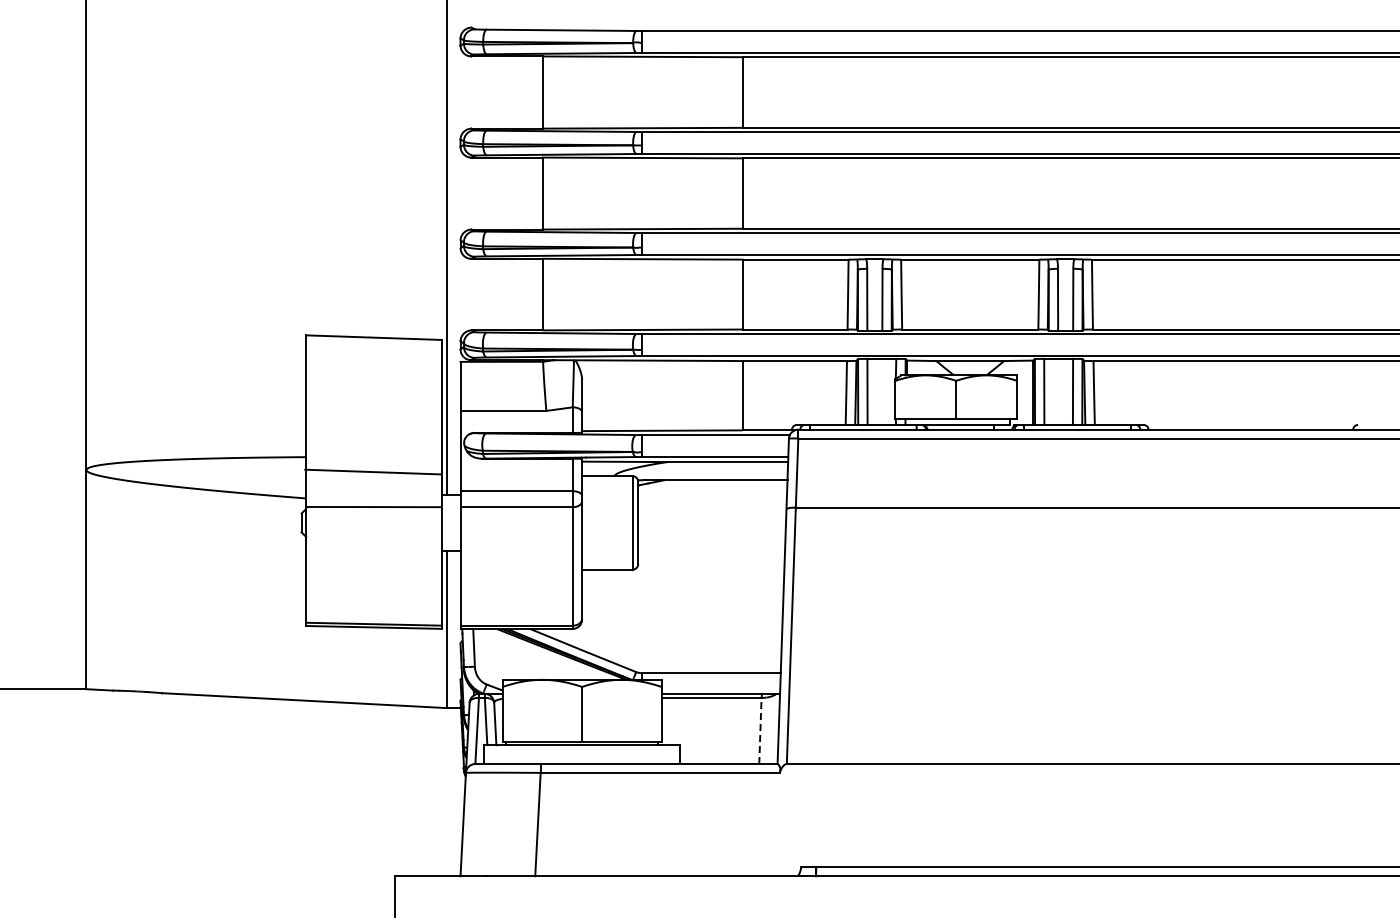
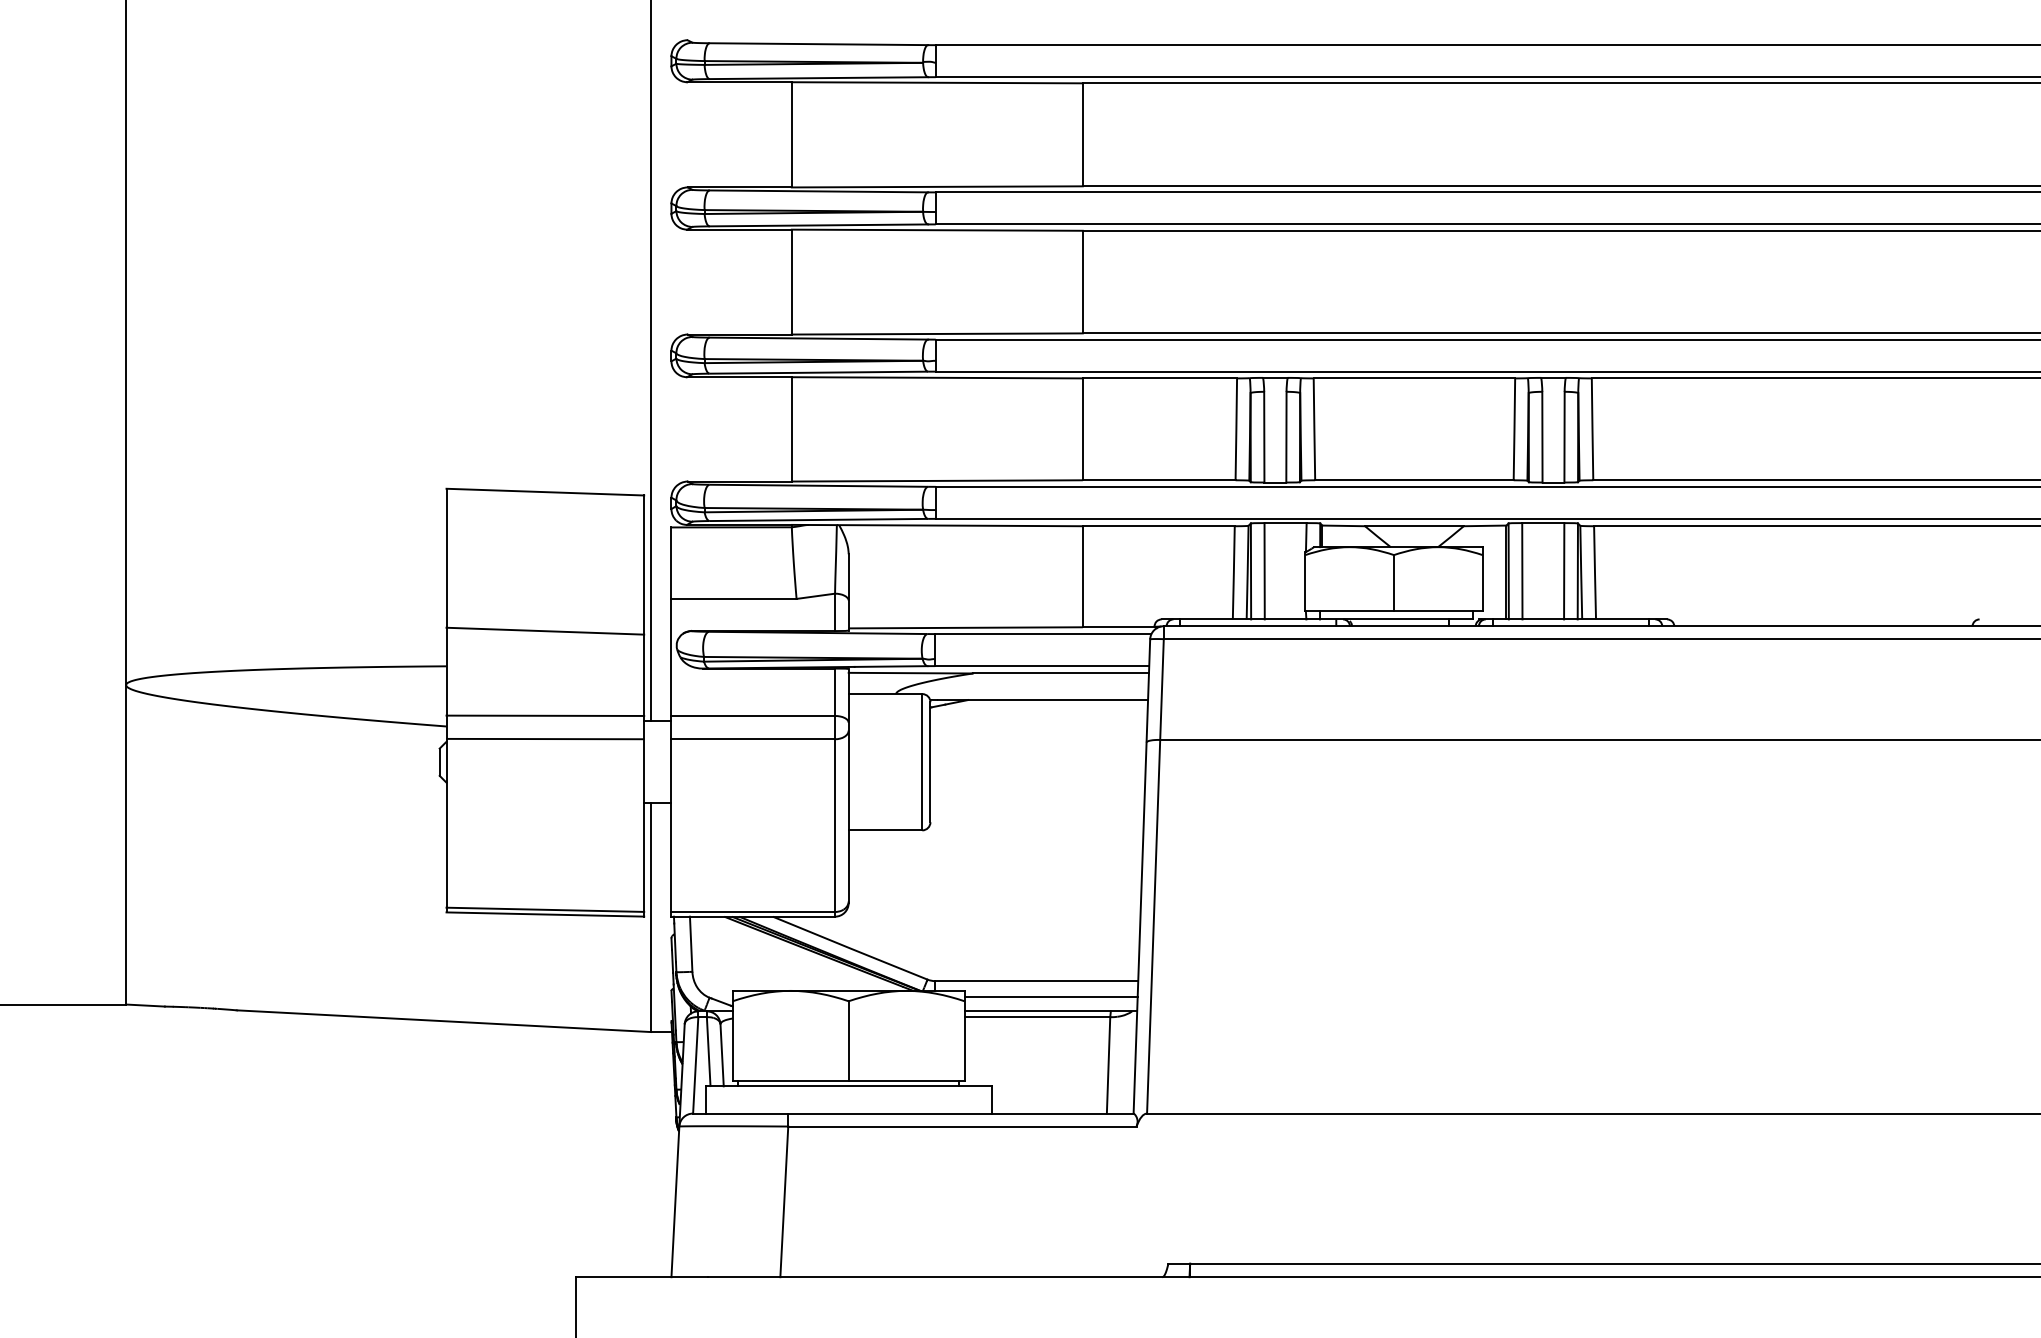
line: (372, 471) -> (544, 630), moved
line: (373, 490) -> (544, 714), added
line: (720, 683) -> (1050, 996), added
line: (760, 730) -> (1108, 1064), dashed -> solid

